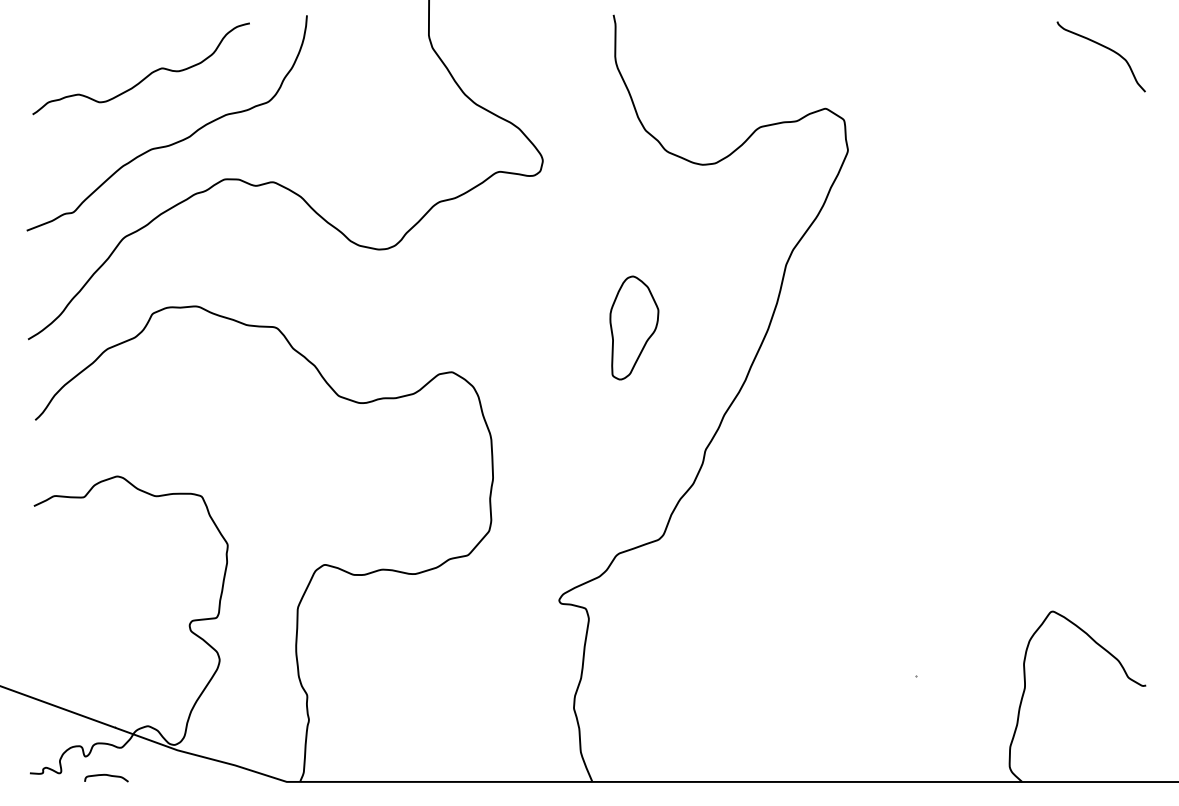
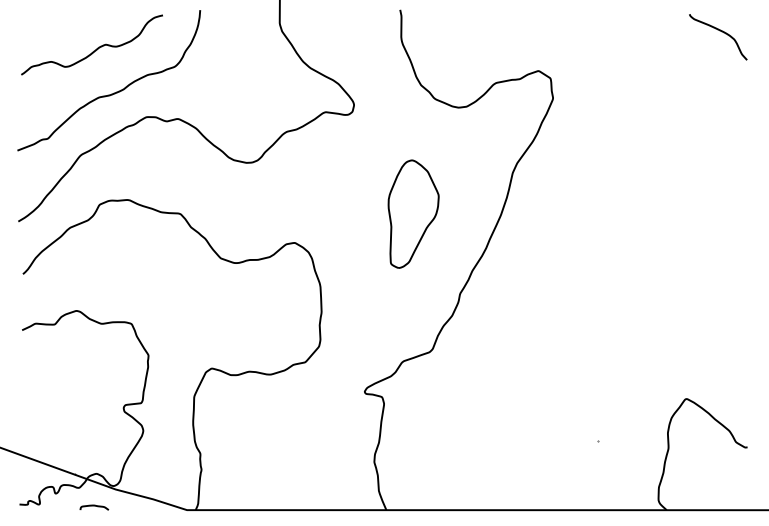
part: (633, 327) -> (413, 213), size x1.6
curve: (106, 776) -> (94, 506), moved

